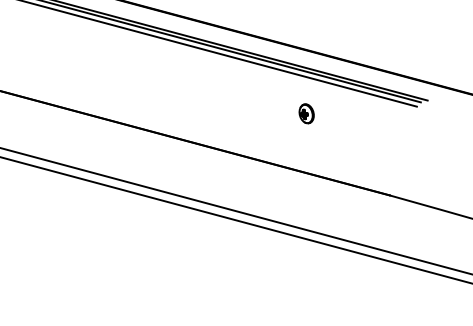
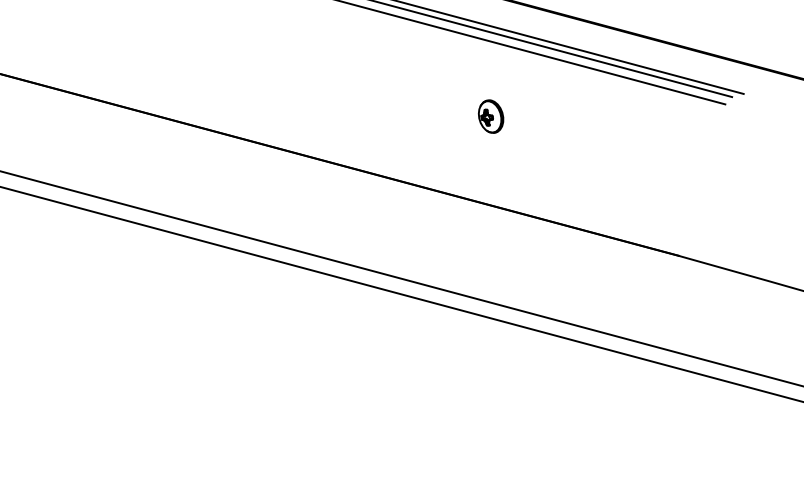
part: (306, 113) -> (490, 116), moved

